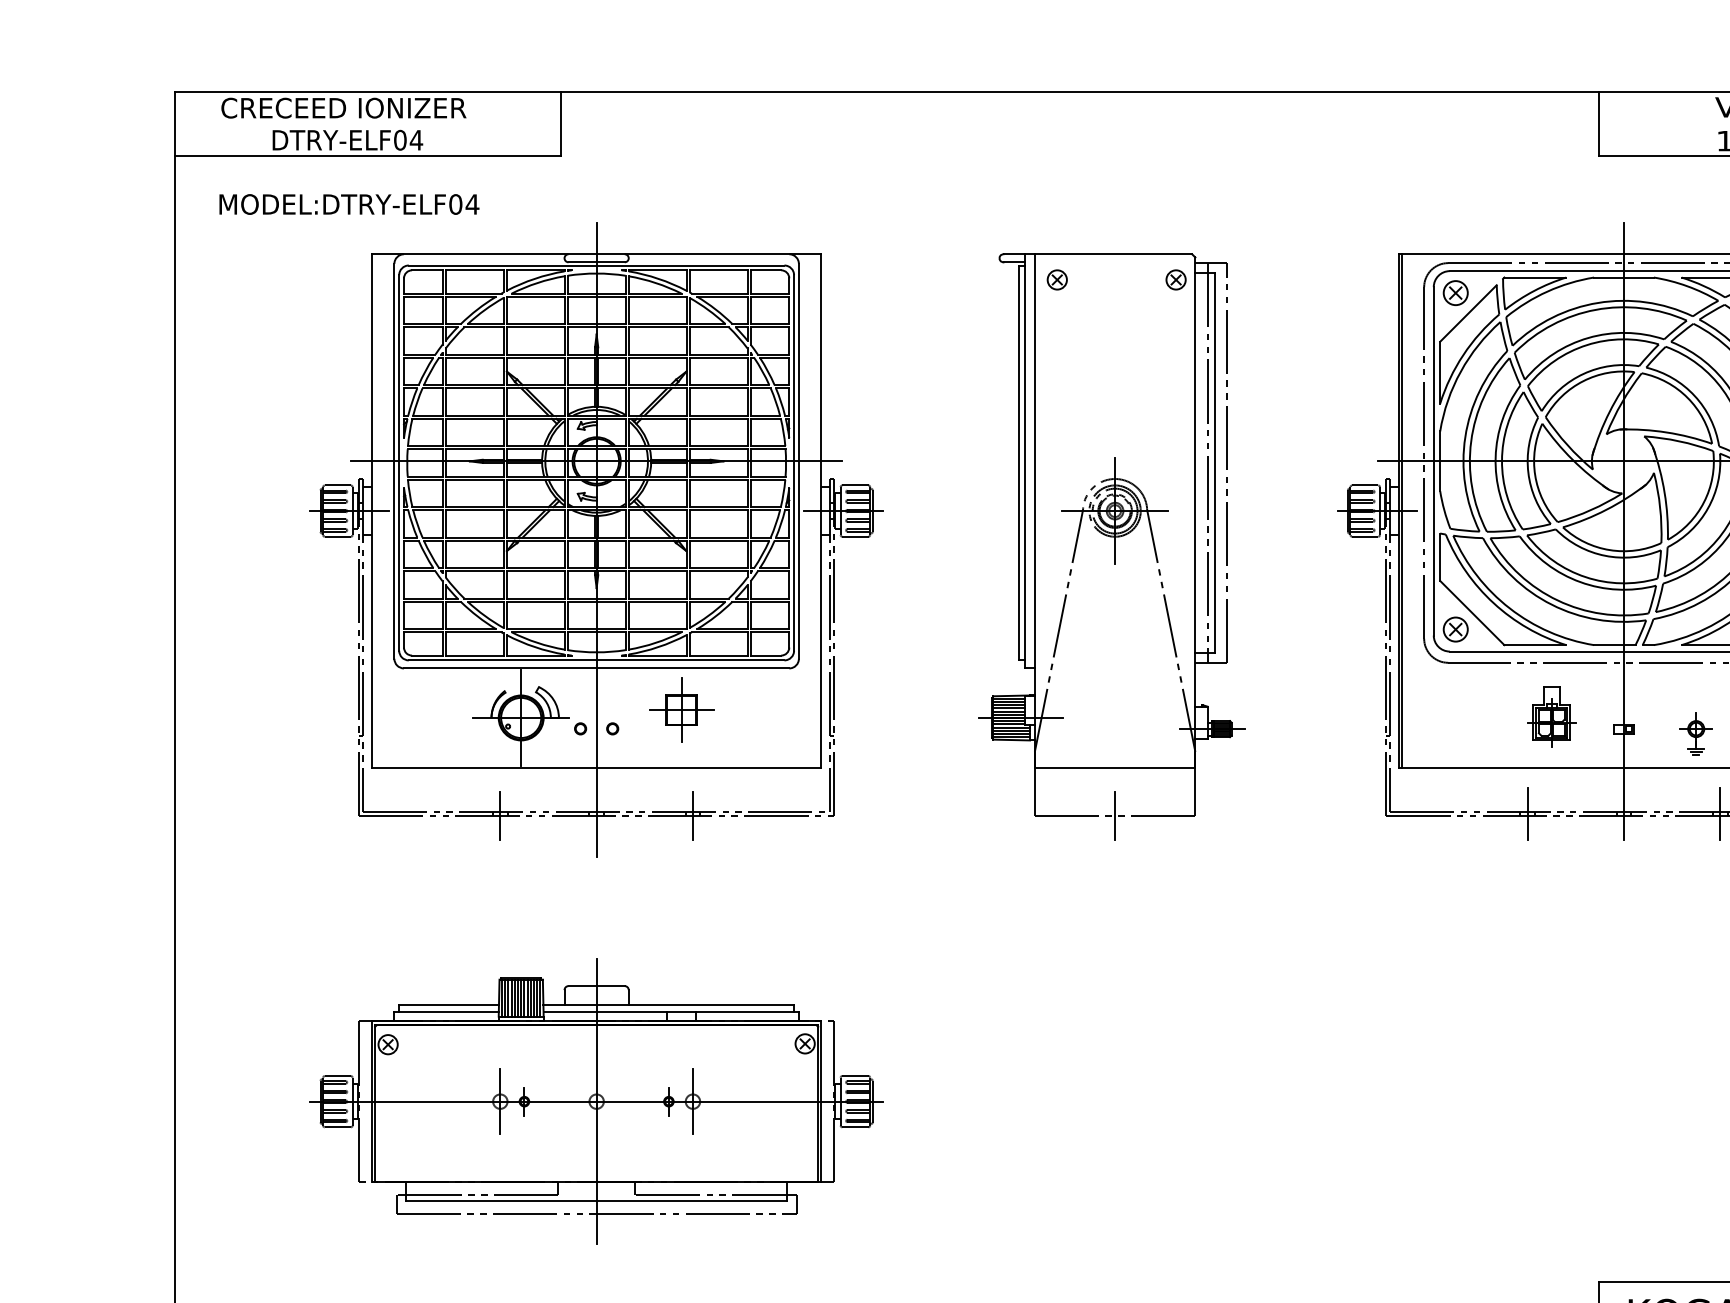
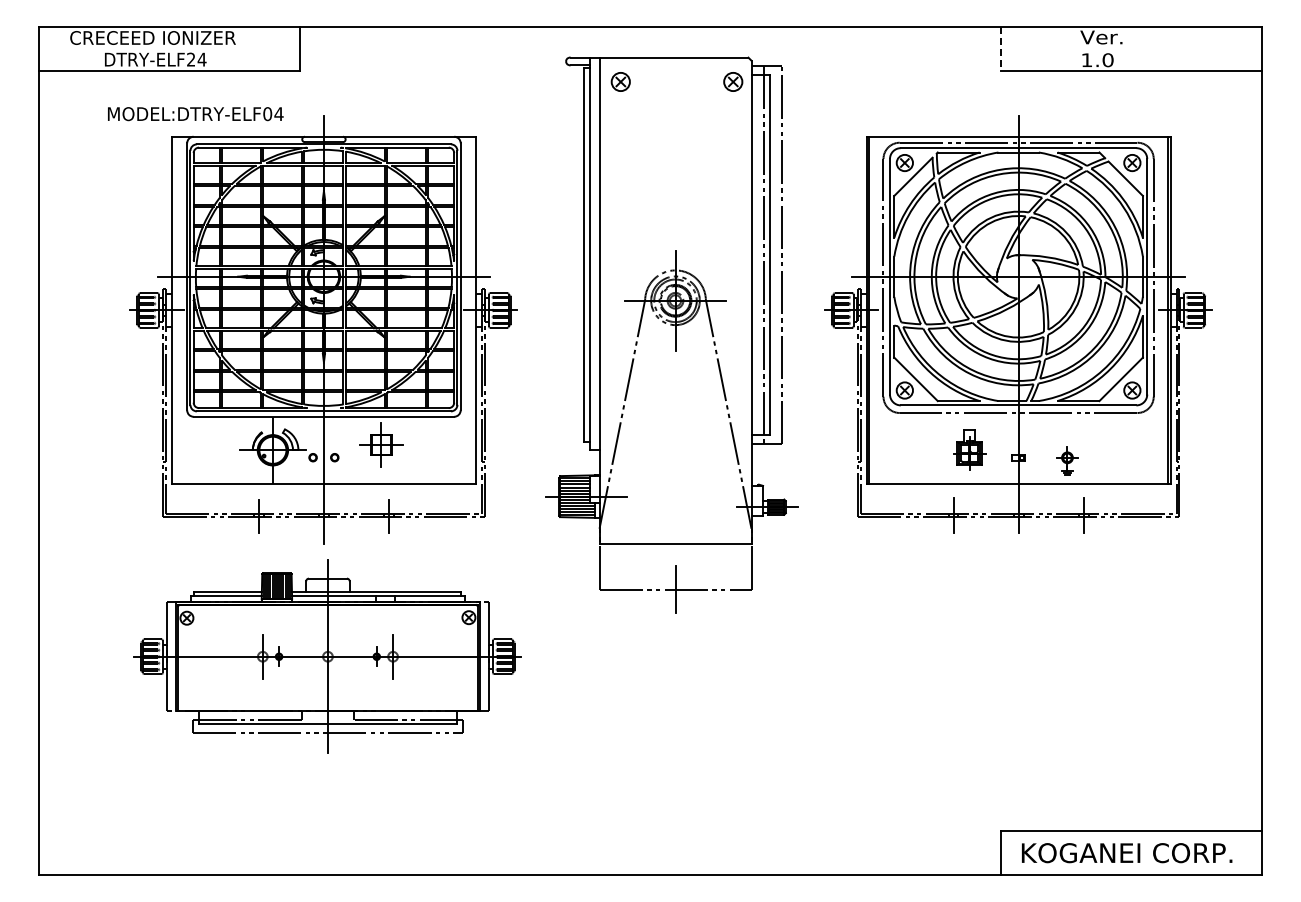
line: (1598, 123) -> (1001, 48), solid -> dashed
text: (400, 140) -> (191, 59), DTRY-ELF04 -> DTRY-ELF24
text: (349, 205) -> (195, 114), moved
part: (1110, 546) -> (671, 334), size x1.4
part: (595, 1101) -> (327, 656), moved

